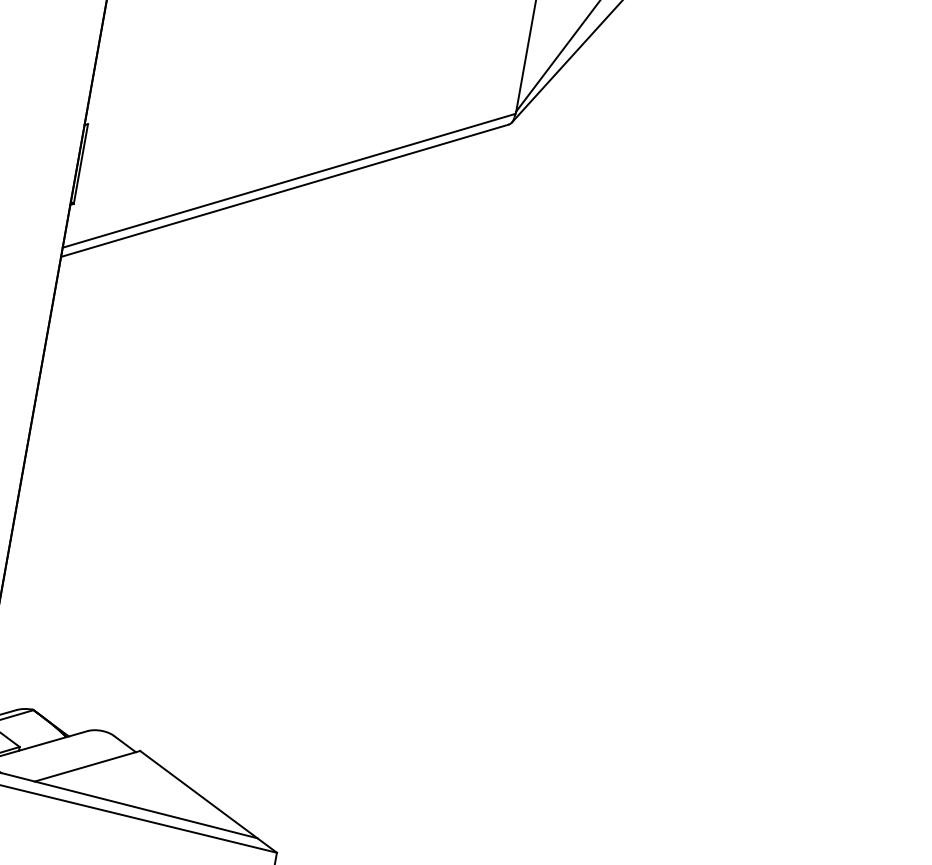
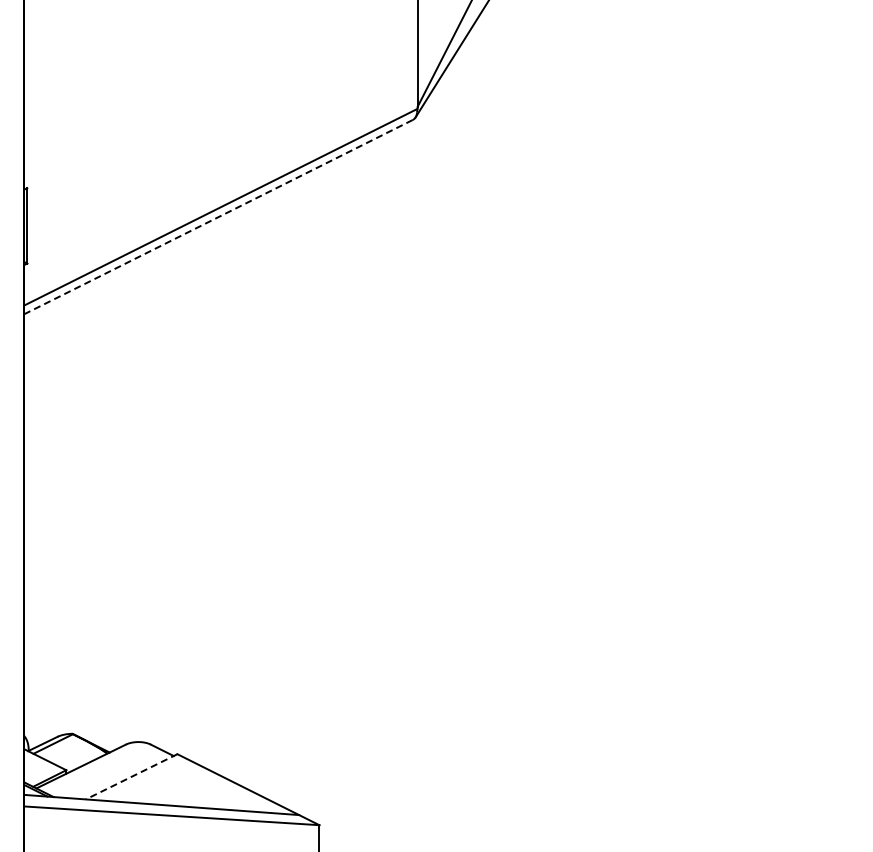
line: (284, 191) -> (218, 217), solid -> dashed
line: (87, 766) -> (131, 777), solid -> dashed

